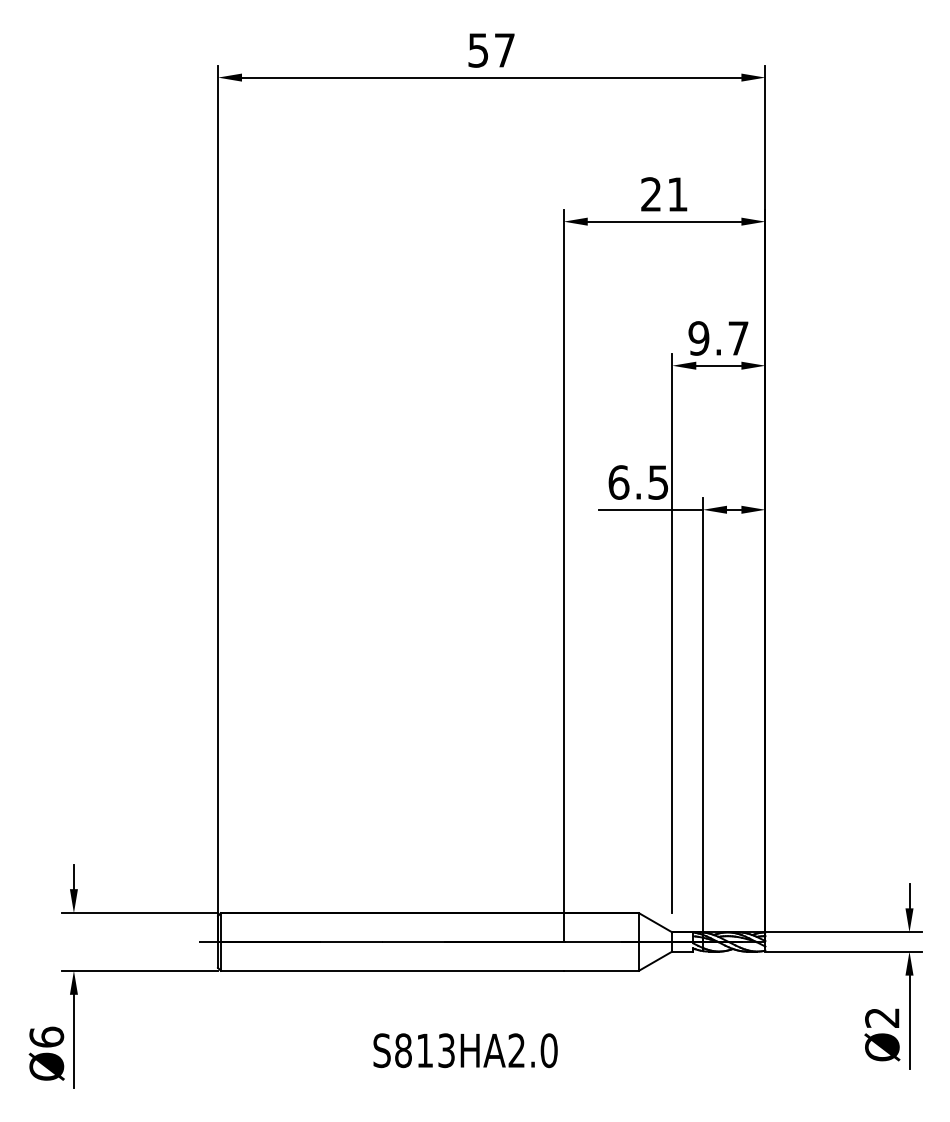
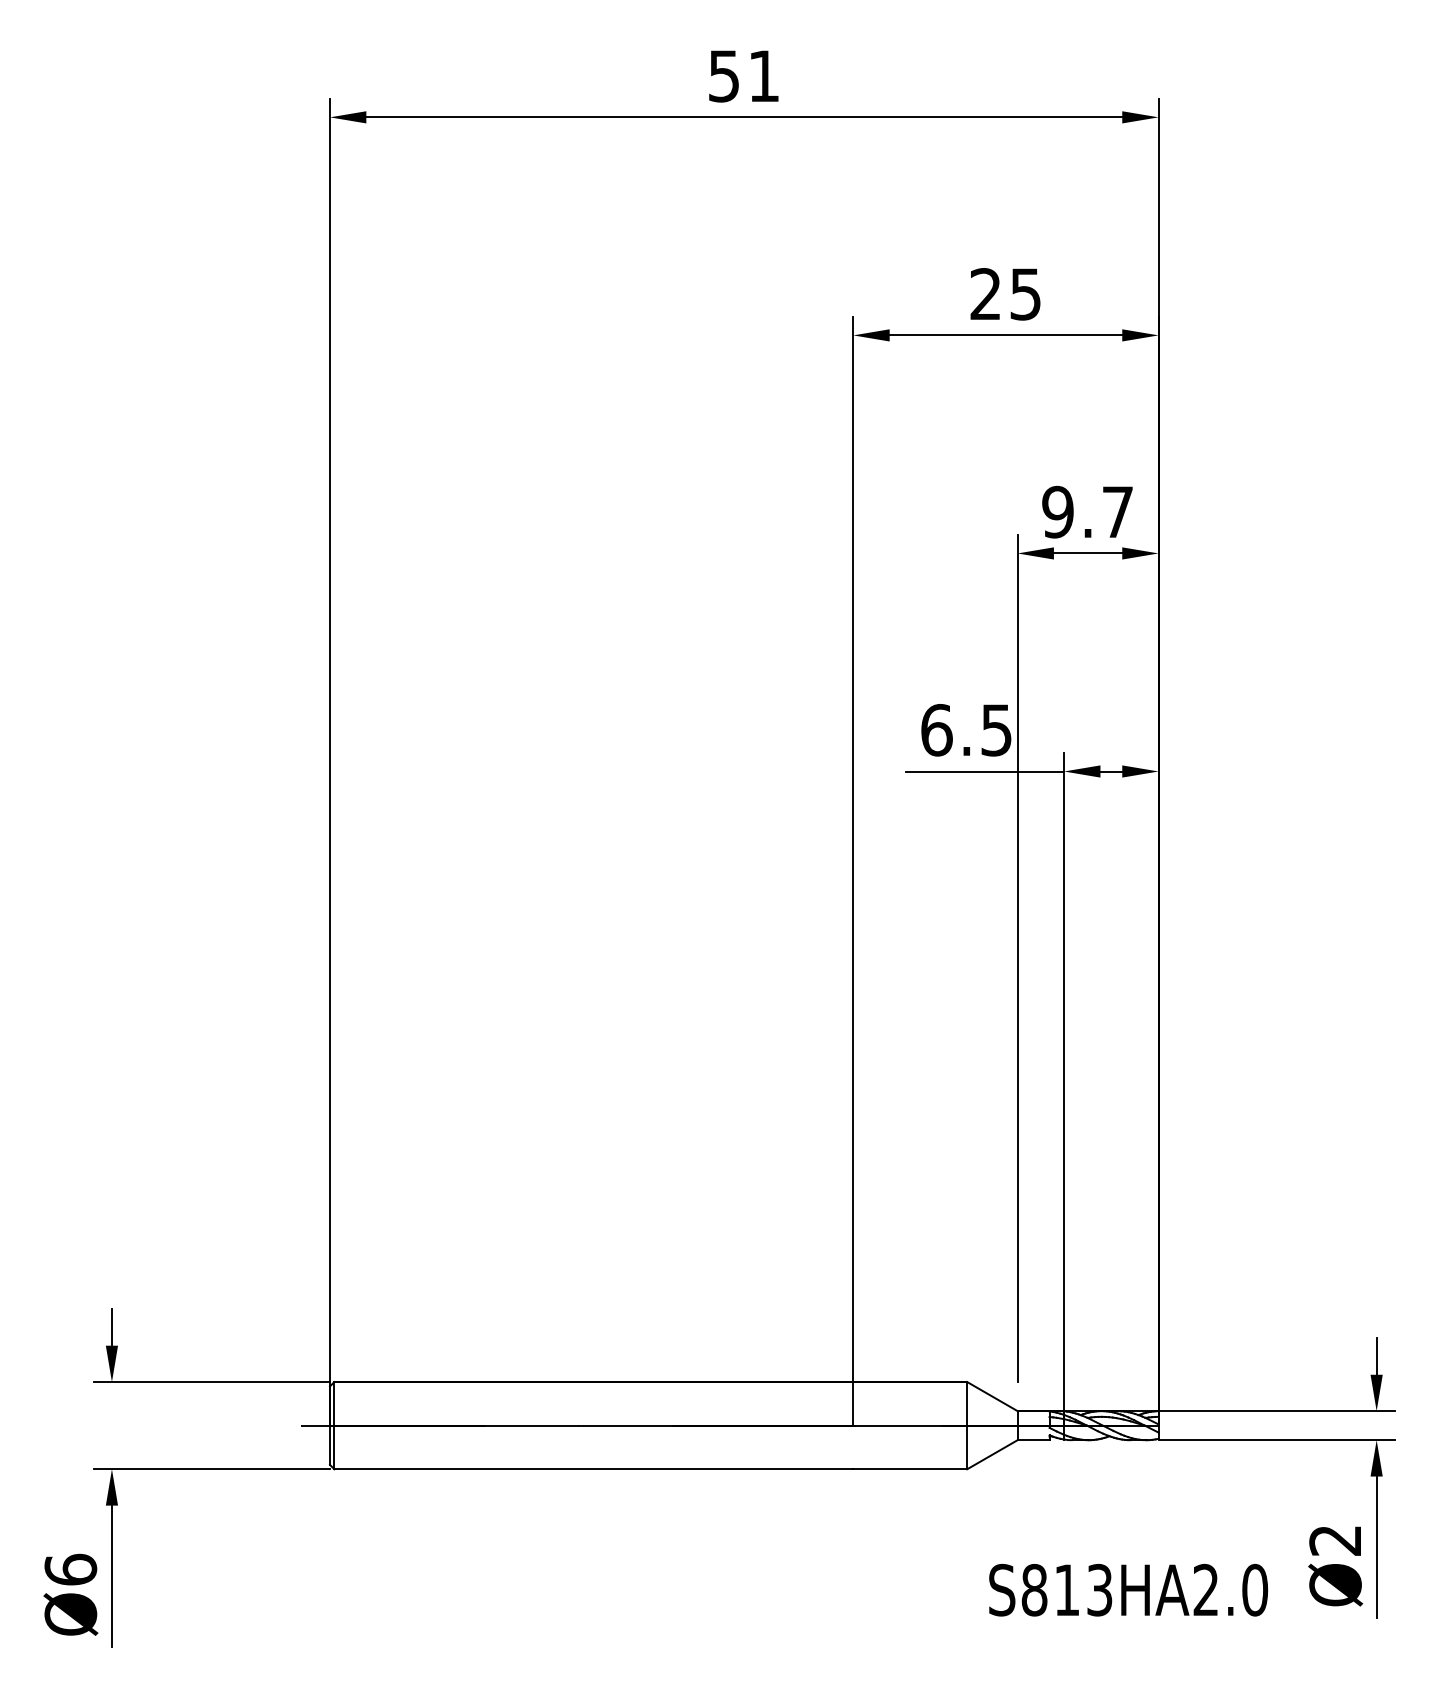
text: (504, 50) -> (763, 76), 57 -> 51
text: (677, 194) -> (1025, 294), 21 -> 25
text: (465, 1050) -> (1128, 1589), moved

